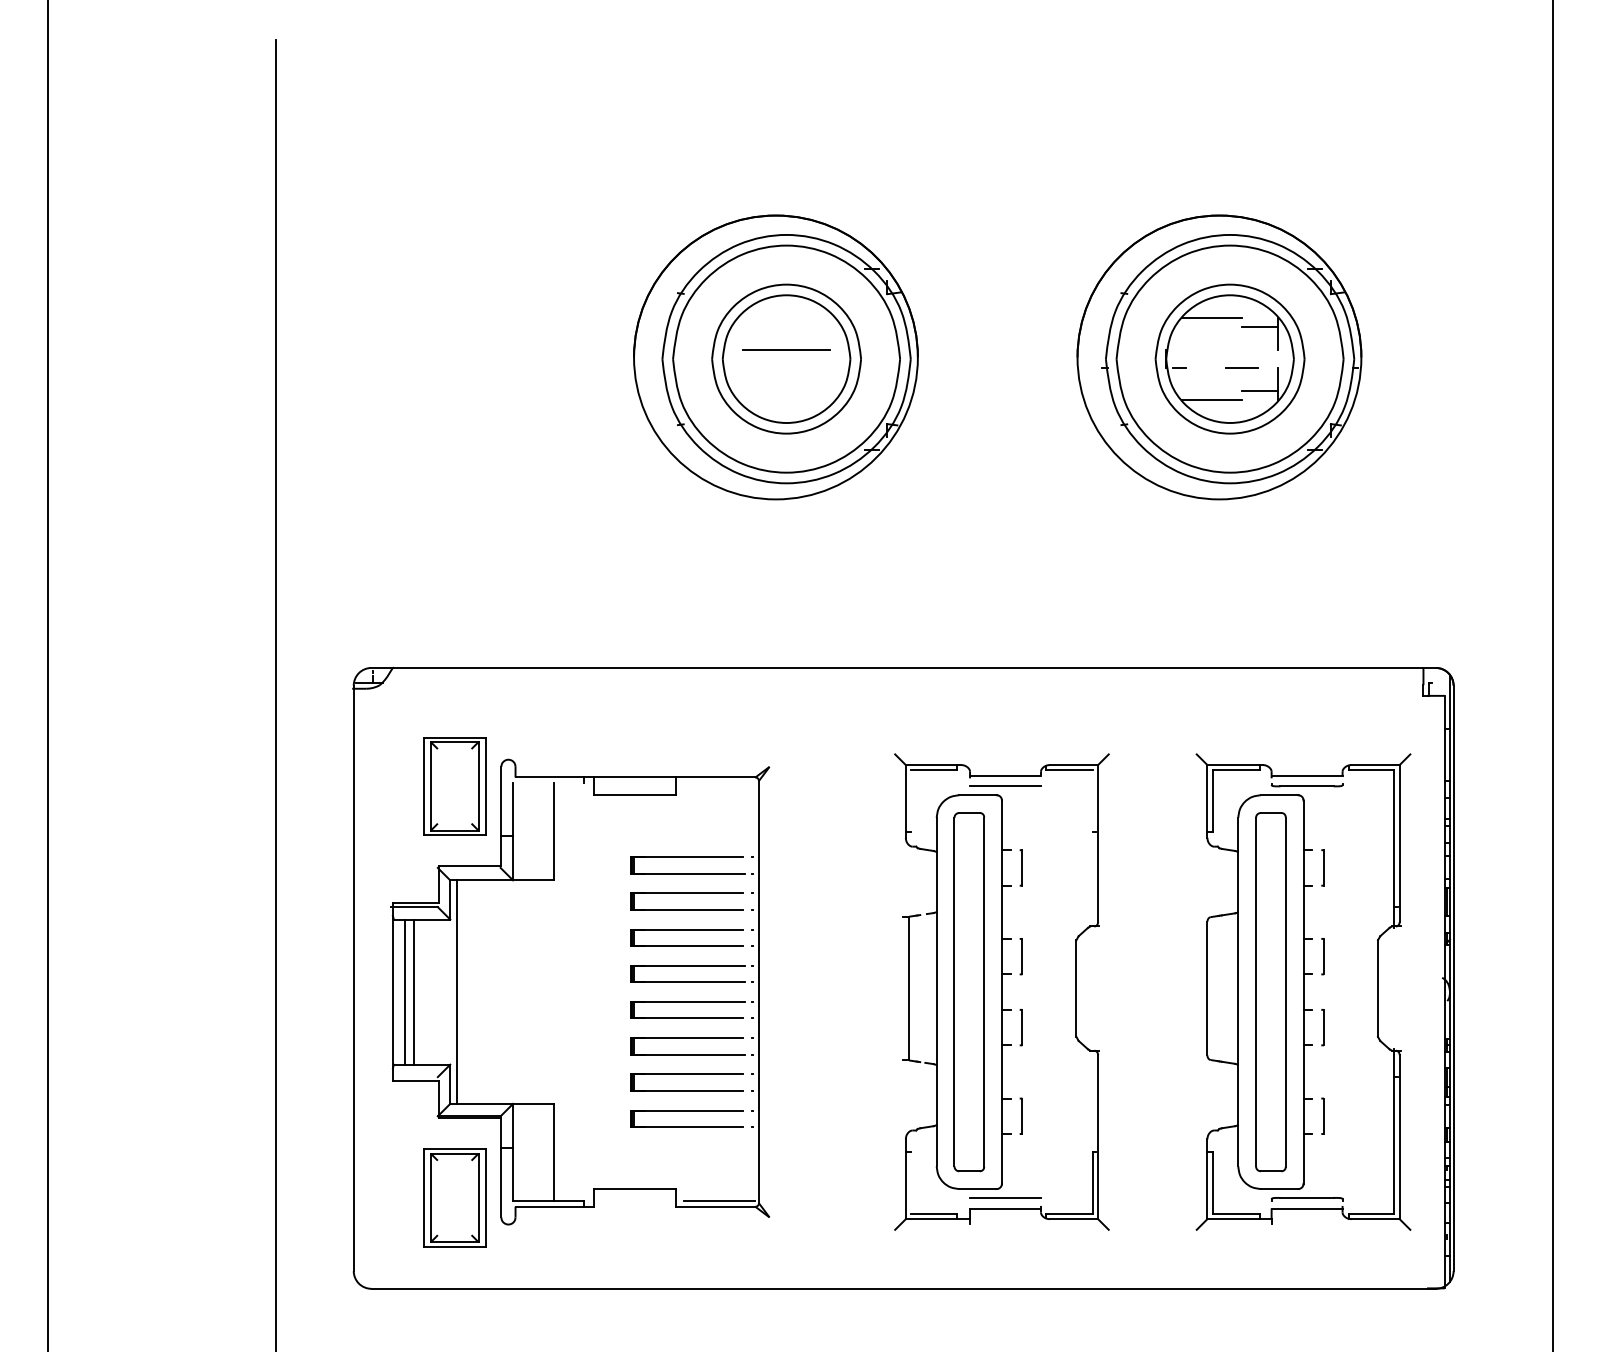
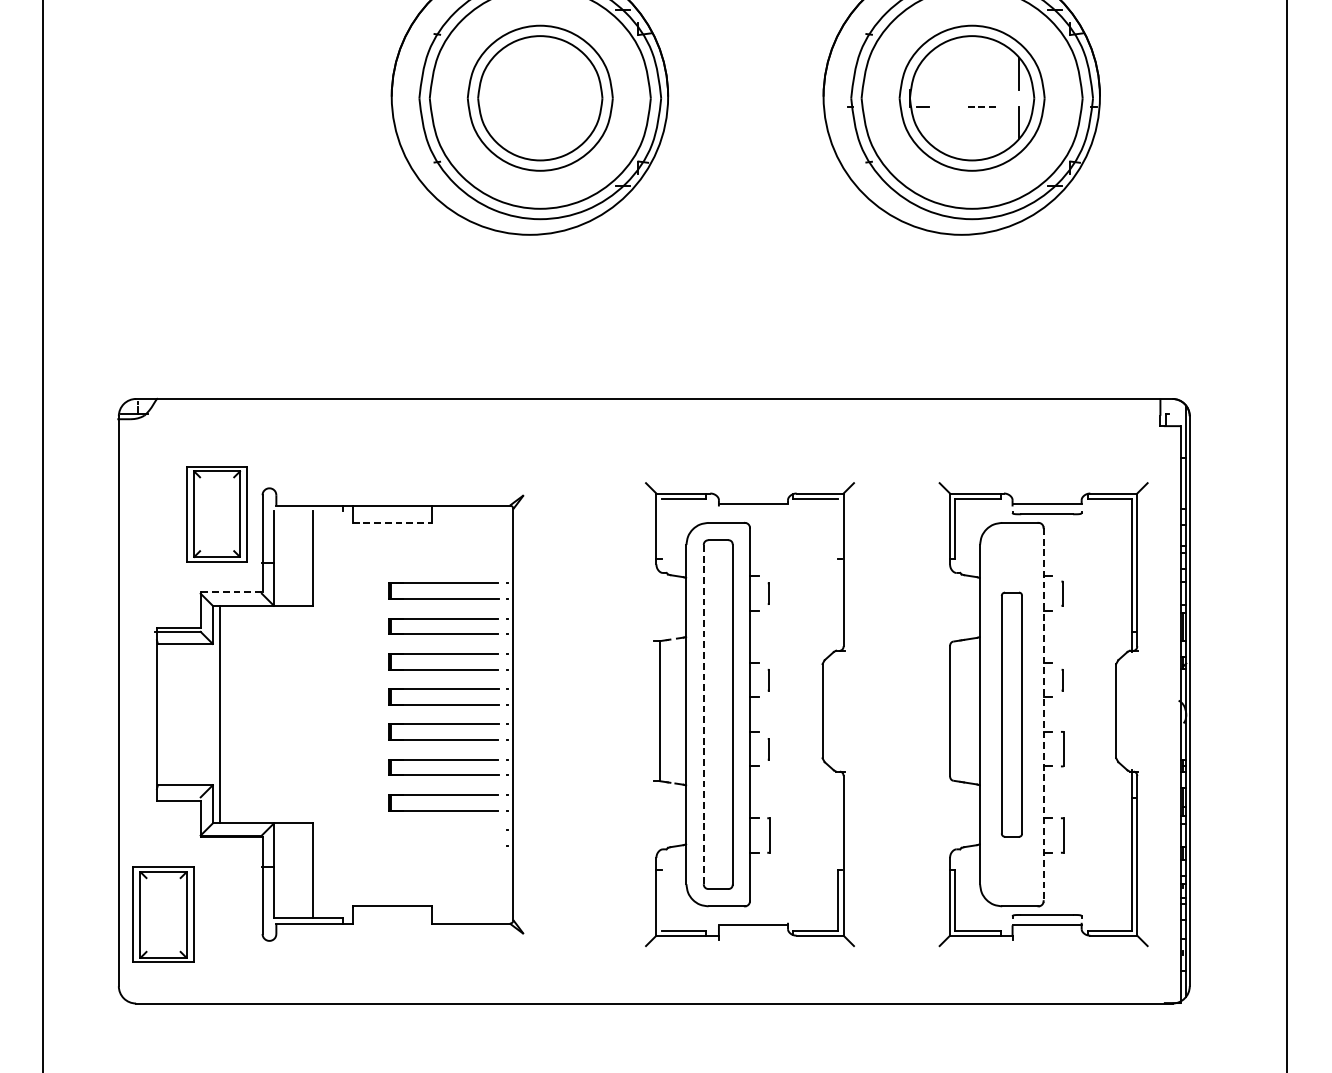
line: (1212, 318) -> (955, 58), removed
line: (1260, 327) -> (1001, 67), removed
line: (786, 350) -> (540, 89), removed
line: (1242, 368) -> (984, 107), solid -> dashed
line: (1260, 391) -> (1001, 129), removed
line: (1212, 399) -> (955, 137), removed
line: (1005, 786) -> (753, 514), removed
line: (634, 795) -> (392, 523), solid -> dashed
line: (470, 866) -> (232, 592), solid -> dashed
part: (1020, 867) -> (768, 593), size x0.6
part: (1322, 867) -> (1062, 593), size x0.7
part: (1020, 956) -> (768, 679), size x0.6
part: (1322, 956) -> (1062, 679), size x0.6
line: (405, 991) -> (169, 714), removed
line: (414, 991) -> (177, 714), removed
line: (954, 992) -> (703, 714), solid -> dashed
part: (1270, 992) -> (1011, 714), size x0.7
line: (1303, 992) -> (1043, 714), solid -> dashed
part: (1020, 1027) -> (768, 749), size x0.6
part: (686, 1111) -> (442, 830), removed
part: (454, 1197) -> (163, 914), moved
line: (1005, 1197) -> (753, 914), removed
line: (719, 1201) -> (474, 918), removed

